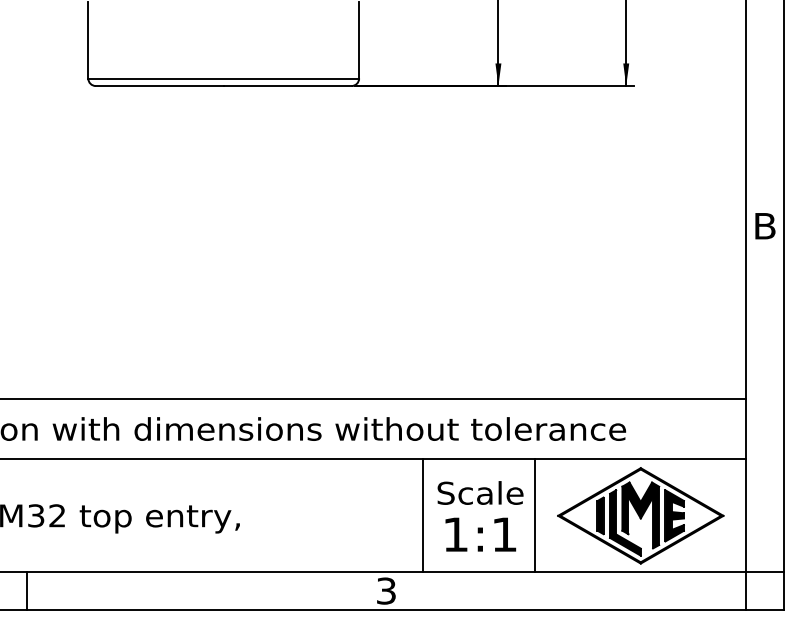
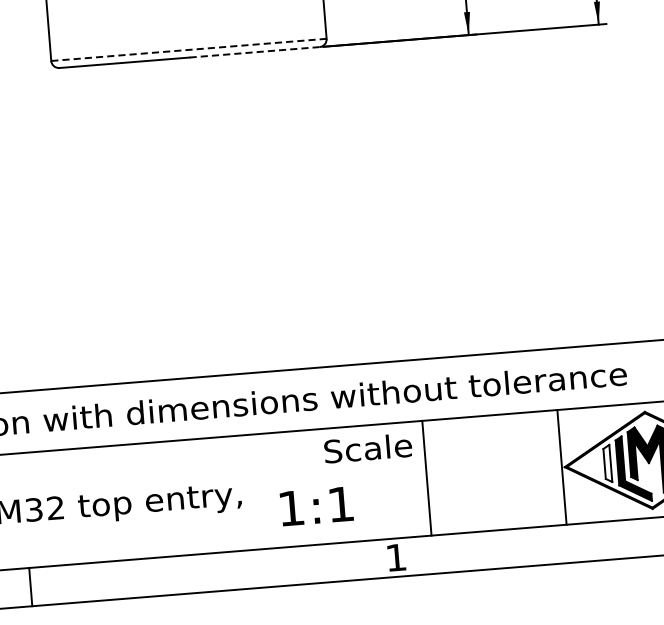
line: (224, 78) -> (189, 49), solid -> dashed
line: (287, 86) -> (254, 52), solid -> dashed
text: (480, 492) -> (368, 447), moved
line: (535, 515) -> (561, 467), moved
fill: (600, 515) -> (607, 463), removed
text: (480, 534) -> (316, 506), moved
text: (386, 590) -> (396, 557), 3 -> 1

